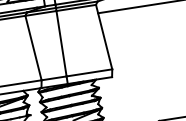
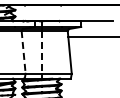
line: (60, 43) -> (41, 52), solid -> dashed
line: (33, 48) -> (23, 52), solid -> dashed

